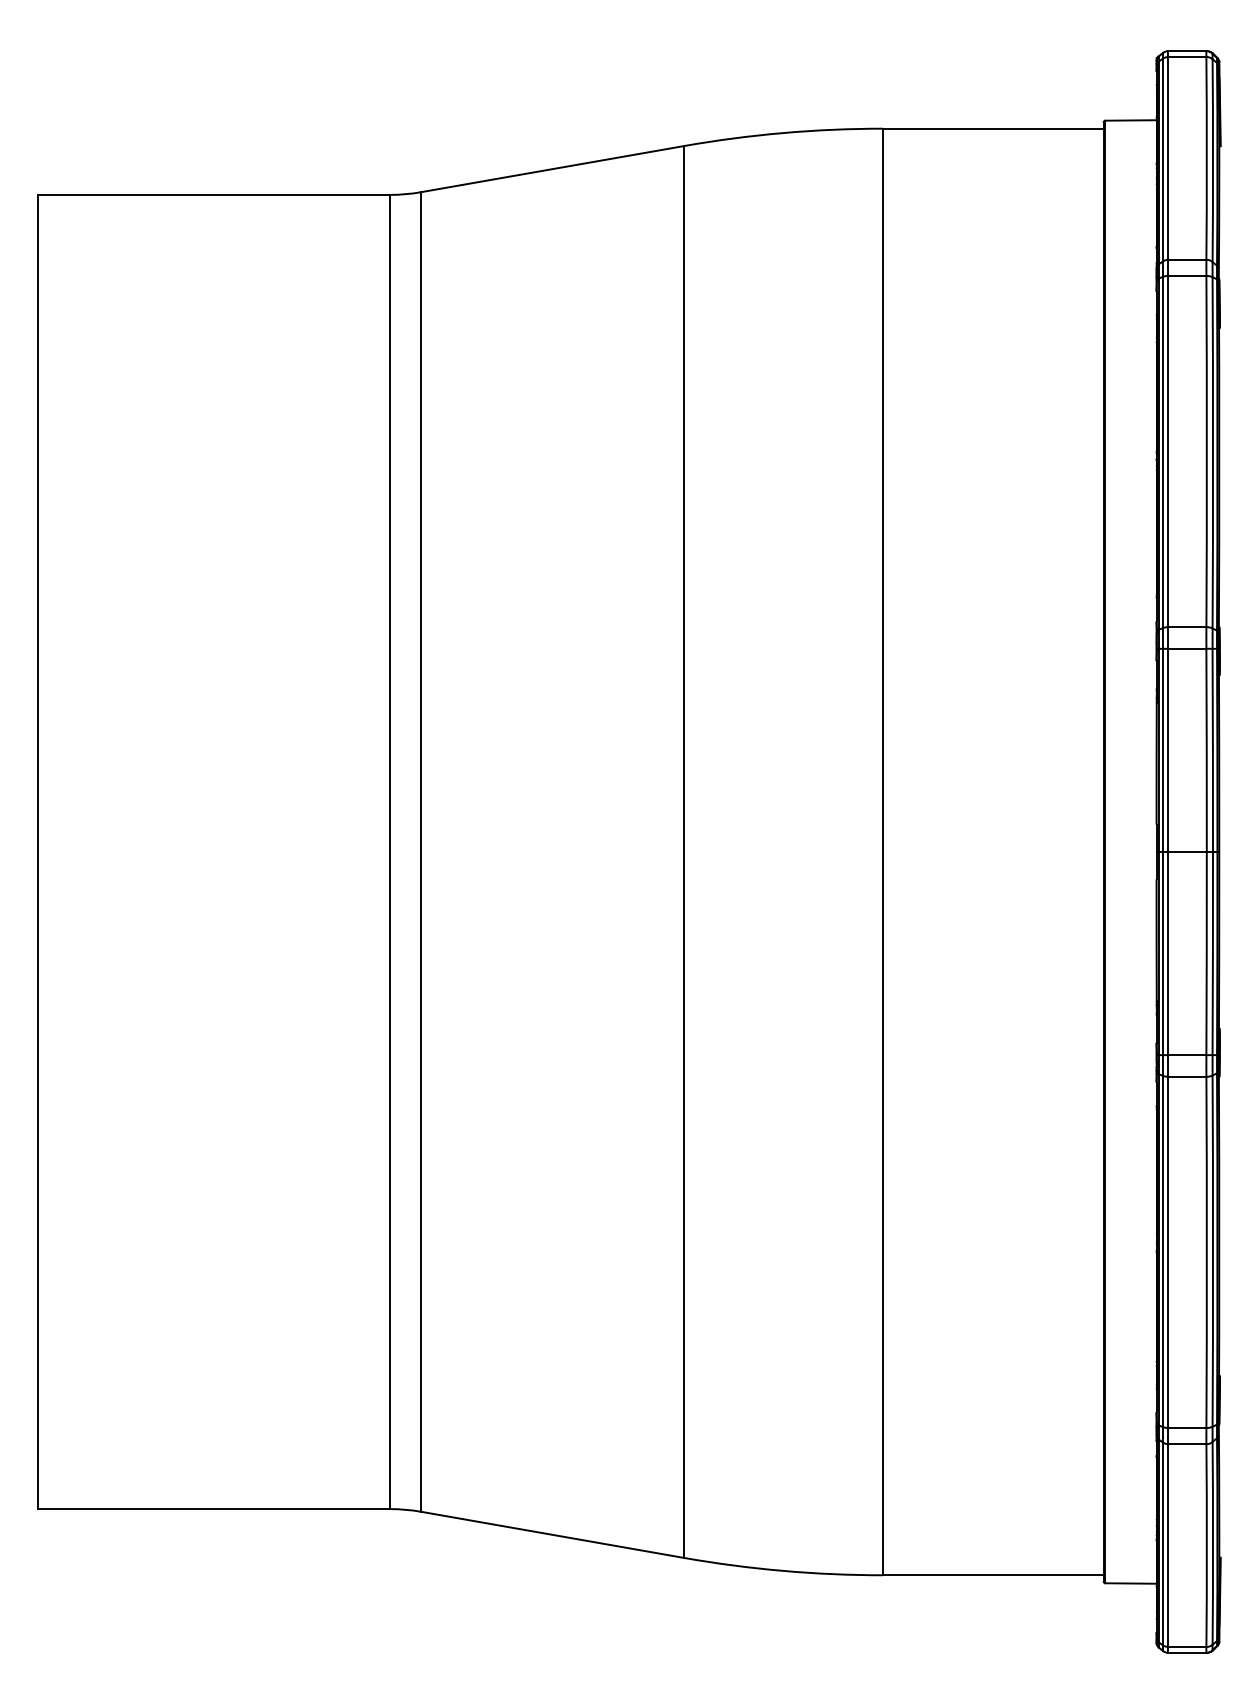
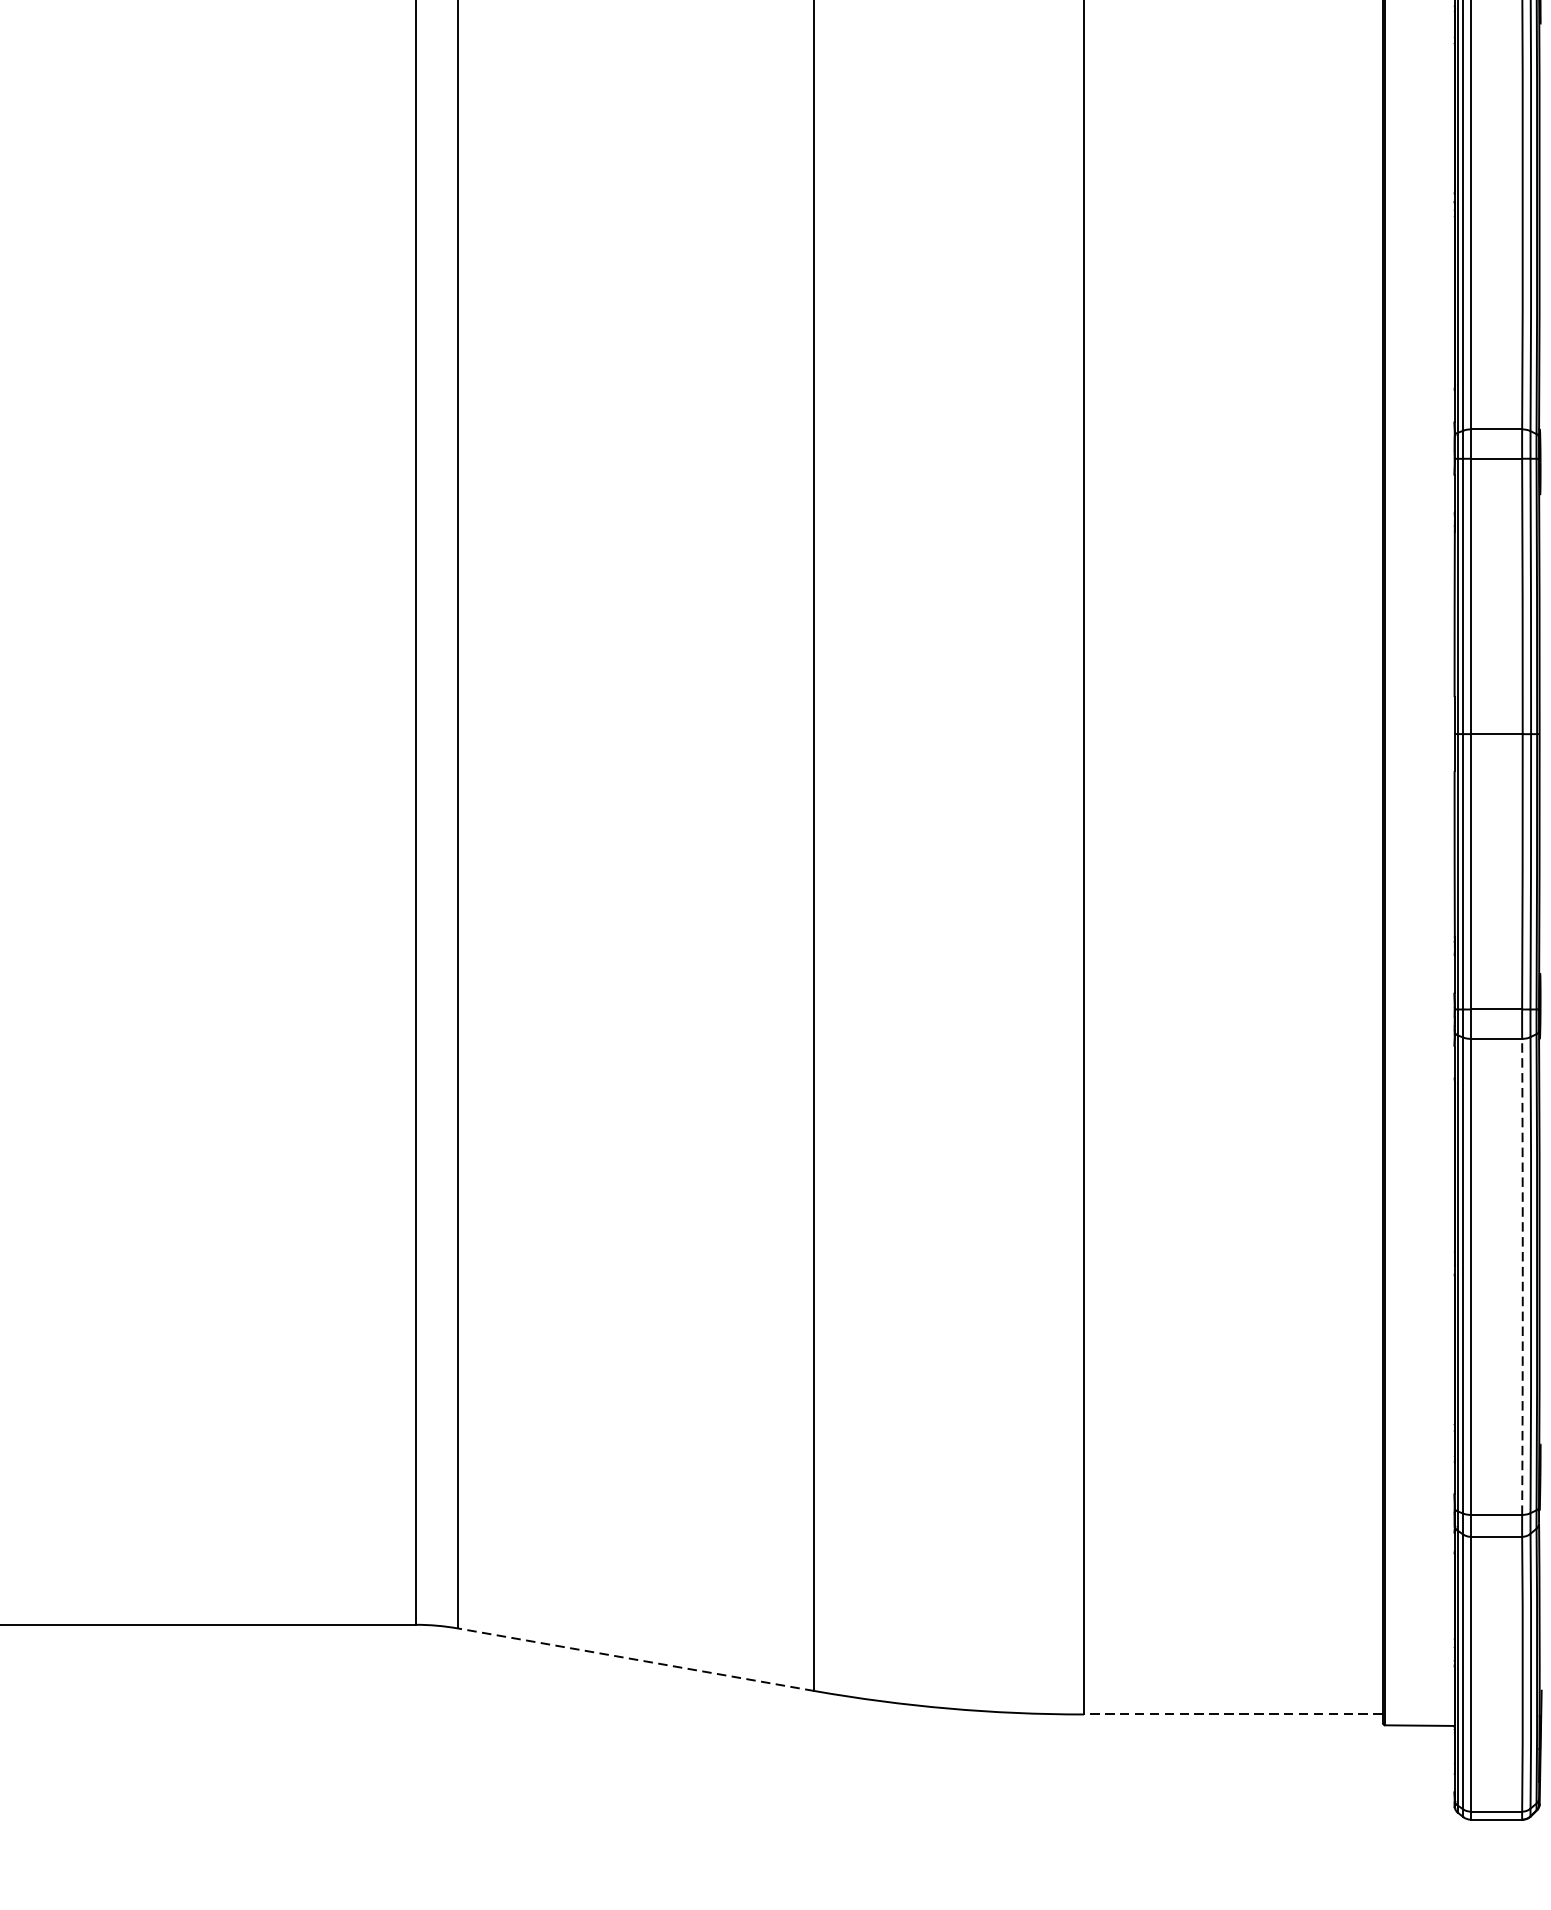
arc: (1206, 1252) -> (1522, 1276), solid -> dashed
line: (552, 1534) -> (635, 1659), solid -> dashed
line: (992, 1575) -> (1232, 1714), solid -> dashed

